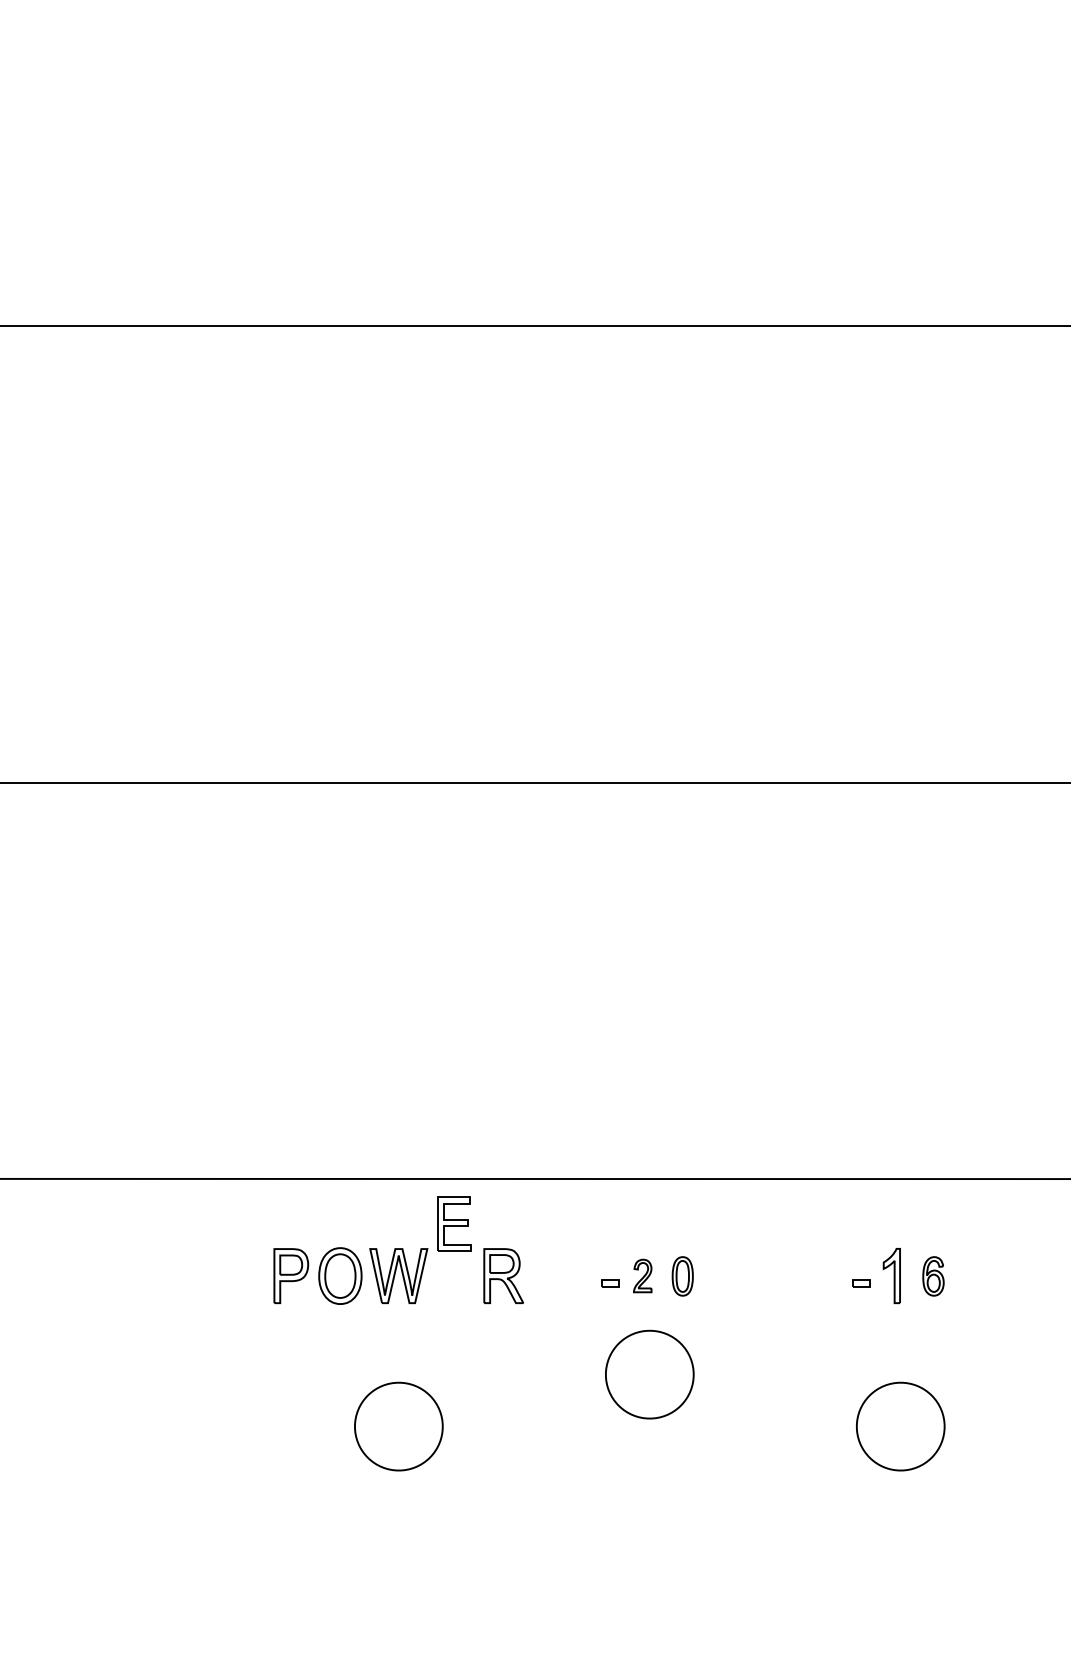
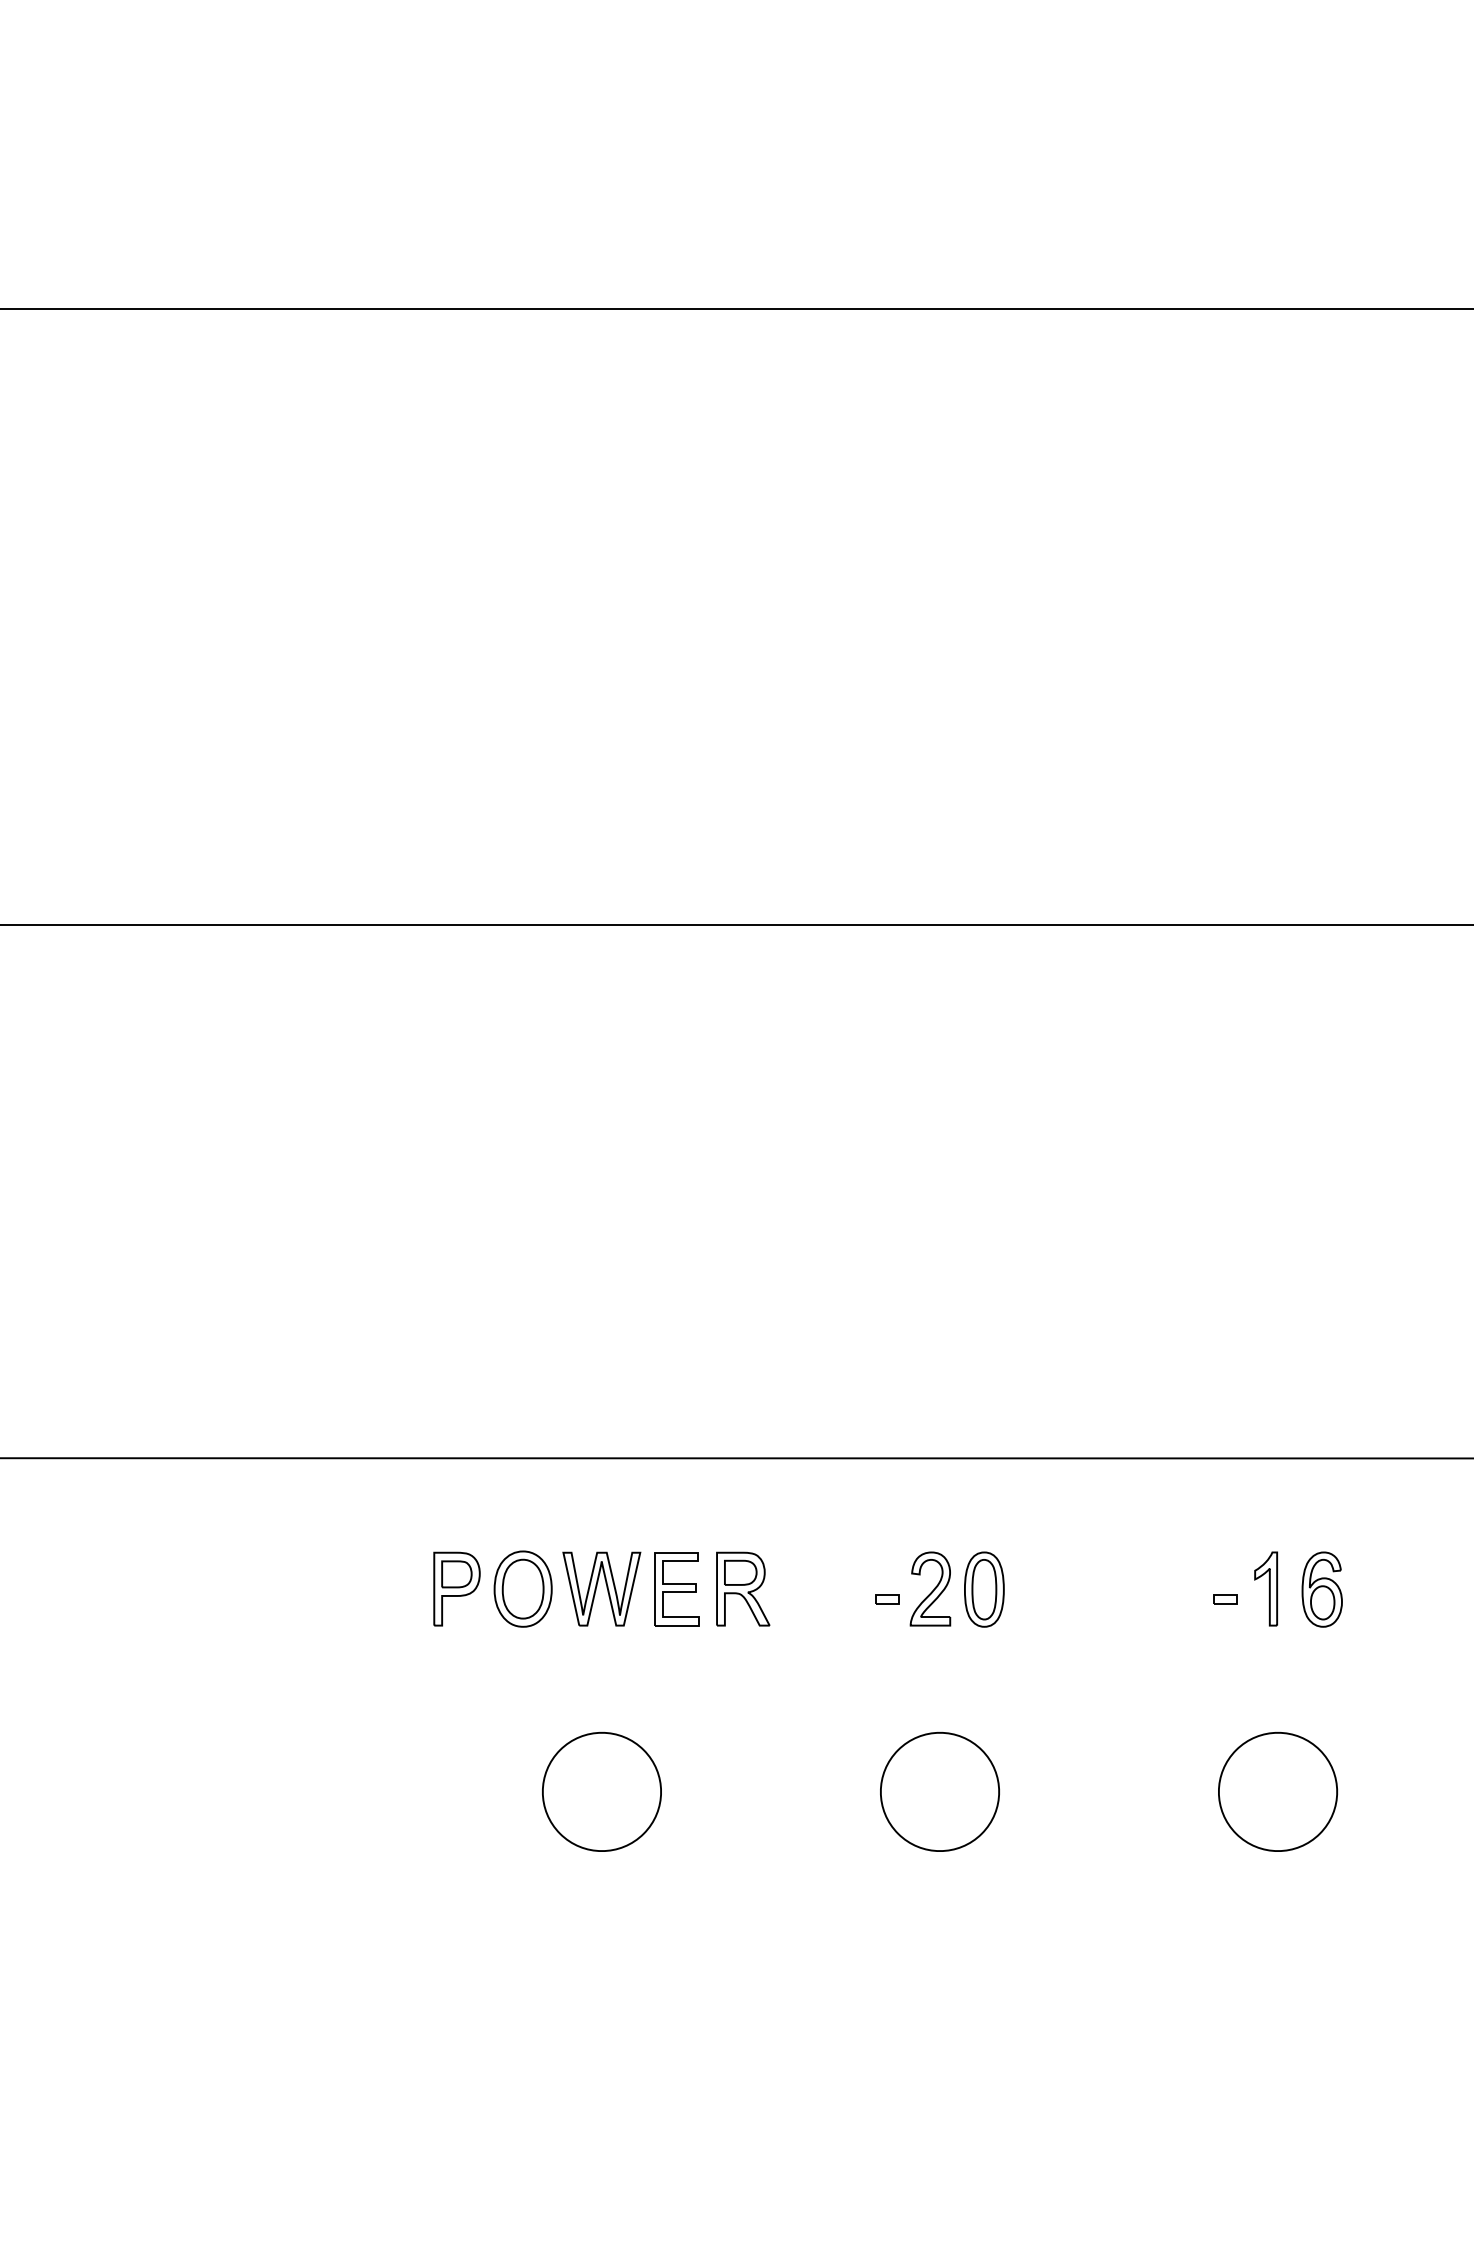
part: (454, 1224) -> (676, 1589), moved
part: (642, 1275) -> (930, 1588), size x1.67
part: (682, 1276) -> (984, 1589), size x1.43
part: (932, 1276) -> (1321, 1589), size x1.43
part: (649, 1374) -> (939, 1791), moved

